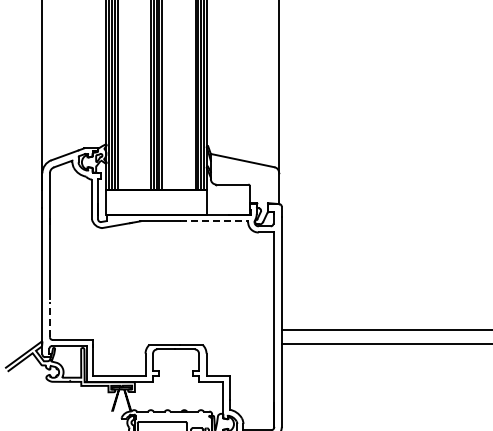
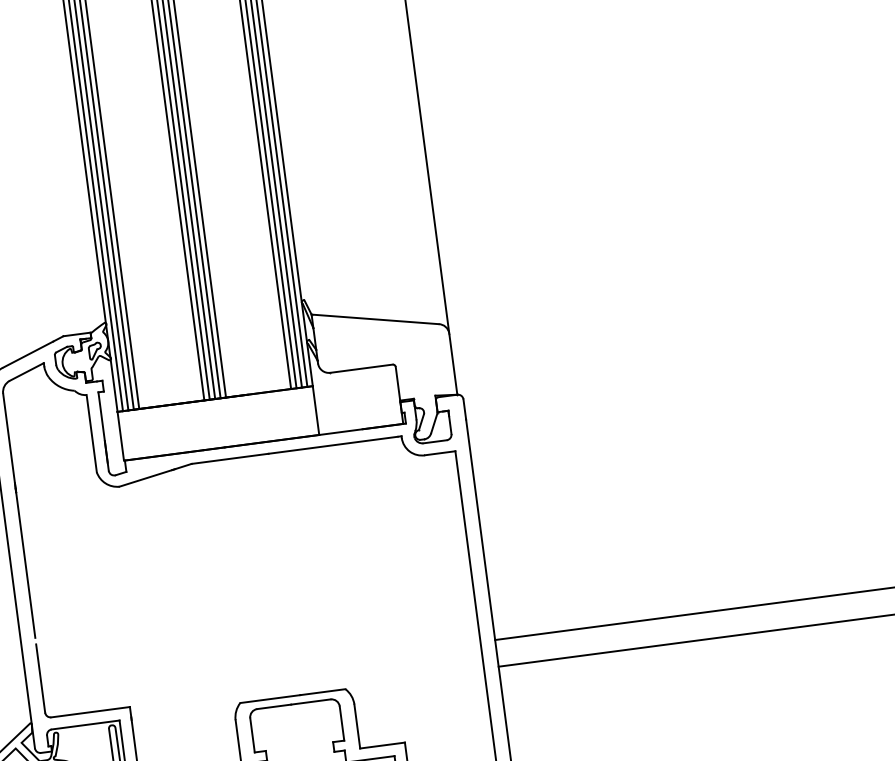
line: (213, 221) -> (334, 445), dashed -> solid
line: (49, 319) -> (39, 678), dashed -> solid

